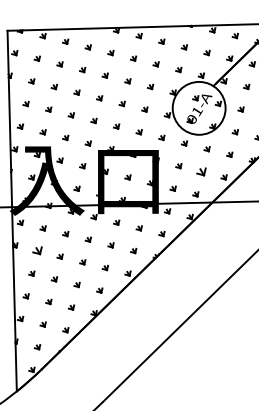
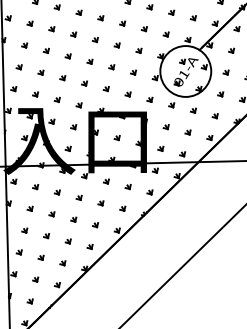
part: (201, 171) -> (188, 132), size x0.62
part: (37, 251) -> (30, 209), size x0.62

